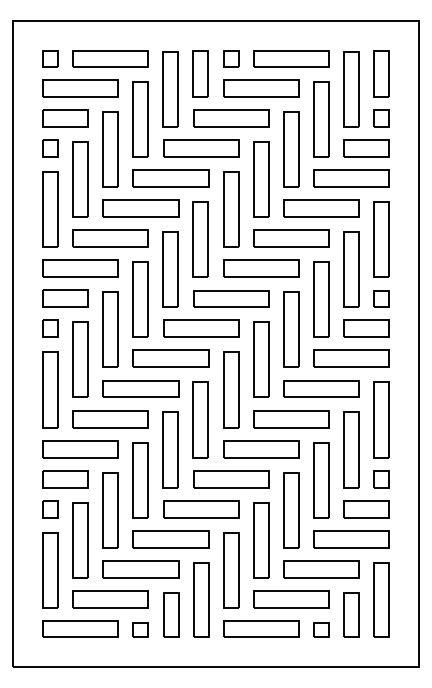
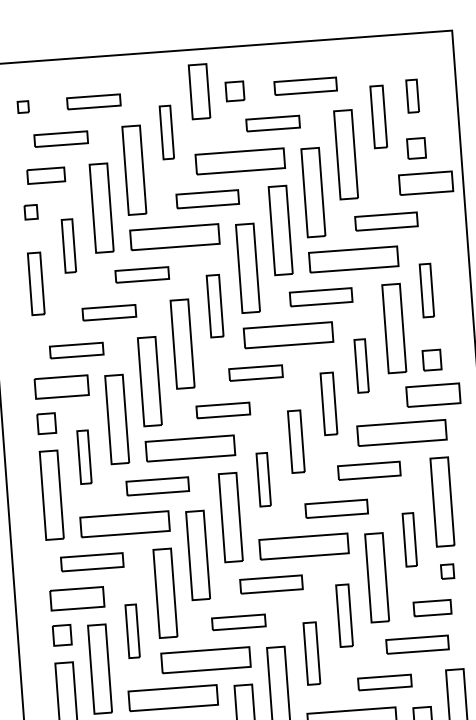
part: (50, 58) -> (23, 106), size x0.6
part: (110, 58) -> (93, 101), size x0.6
part: (291, 58) -> (305, 85), size x0.7
part: (200, 73) -> (199, 91), moved
part: (381, 73) -> (412, 95), size x0.6
part: (80, 88) -> (61, 139), size x0.6
part: (261, 88) -> (273, 123), size x0.6
part: (170, 89) -> (166, 132), size x0.6
part: (351, 89) -> (378, 117), size x0.7
part: (65, 118) -> (46, 175), size x0.7
part: (50, 148) -> (31, 212), size x0.7
part: (201, 148) -> (208, 199), size x0.7
part: (366, 148) -> (426, 183), moved
part: (351, 178) -> (386, 221), size x0.7
part: (80, 179) -> (68, 246), size x0.6
part: (140, 208) -> (141, 274), size x0.6
part: (50, 209) -> (36, 283), size x0.7
part: (110, 238) -> (109, 312), size x0.6
part: (291, 238) -> (321, 297), size x0.7
part: (200, 239) -> (214, 306), size x0.7
part: (381, 239) -> (426, 290), size x0.6
part: (80, 268) -> (76, 350), size x0.6
part: (231, 298) -> (256, 372), size x0.6
part: (321, 299) -> (361, 365), size x0.6
part: (201, 328) -> (223, 410), size x0.6
part: (366, 328) -> (433, 394), moved
part: (291, 329) -> (329, 403), size x0.7
part: (80, 359) -> (84, 457), size x0.6
part: (261, 359) -> (296, 441), size x0.7
part: (140, 388) -> (157, 485), size x0.7
part: (321, 388) -> (369, 470), size x0.7
part: (231, 389) -> (264, 479), size x0.6
part: (291, 419) -> (336, 509), size x0.7
part: (80, 449) -> (92, 562), size x0.7
part: (351, 449) -> (409, 539), size x0.6
part: (231, 479) -> (271, 584), size x0.7
part: (381, 479) -> (447, 571), size x0.7
part: (201, 509) -> (239, 622), size x0.6
part: (366, 509) -> (432, 608), size x0.7
part: (110, 510) -> (132, 631), size x0.6
part: (291, 510) -> (344, 615), size x0.7
part: (351, 539) -> (417, 644), size x0.7
part: (261, 540) -> (312, 653), size x0.7
part: (321, 569) -> (385, 682), size x0.6

